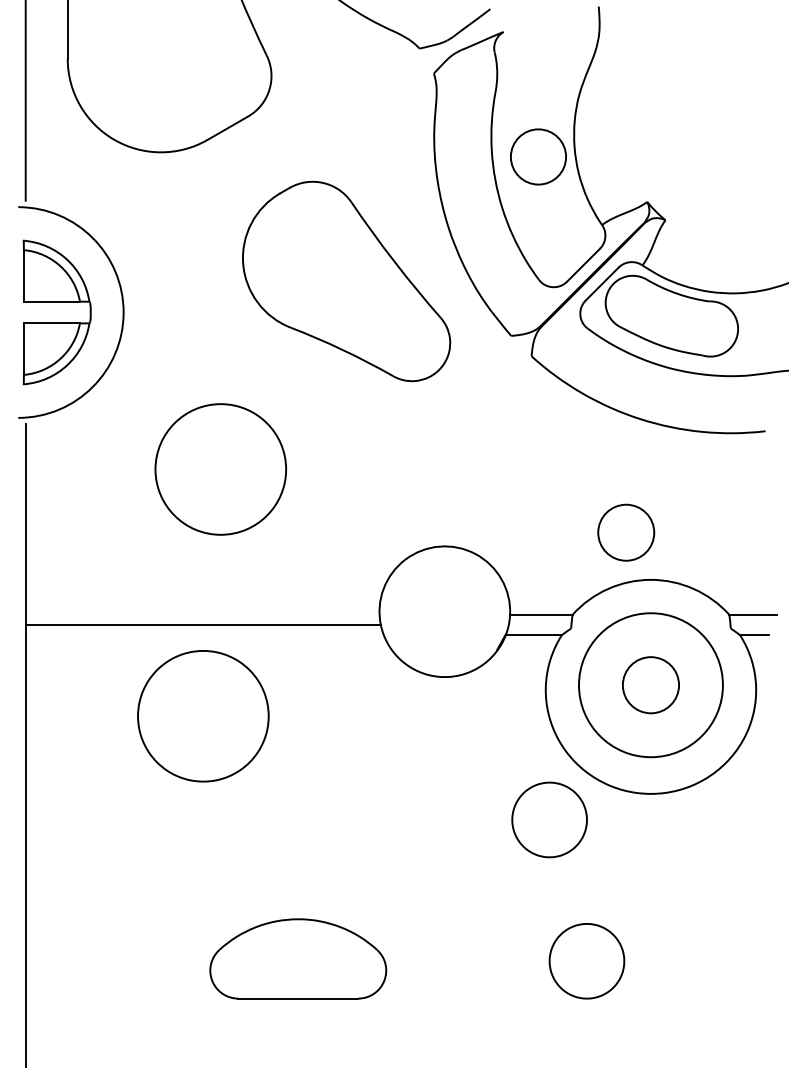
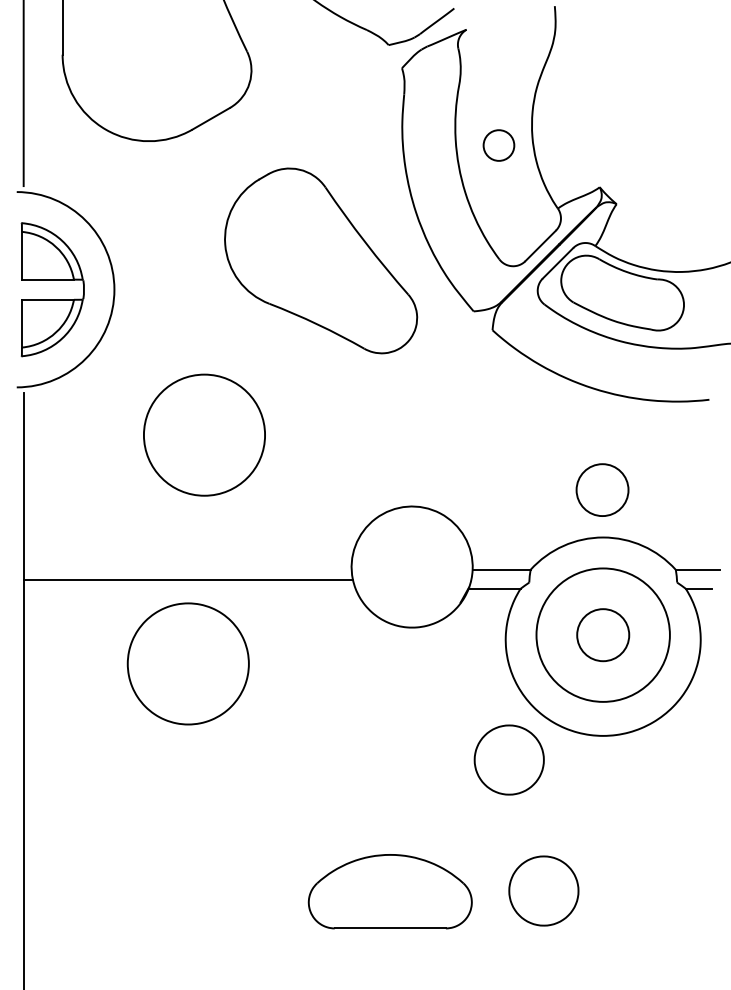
circle: (538, 156) -> (498, 145), size x0.6
circle: (626, 532) -> (602, 489), moved
part: (298, 958) -> (390, 891), moved

